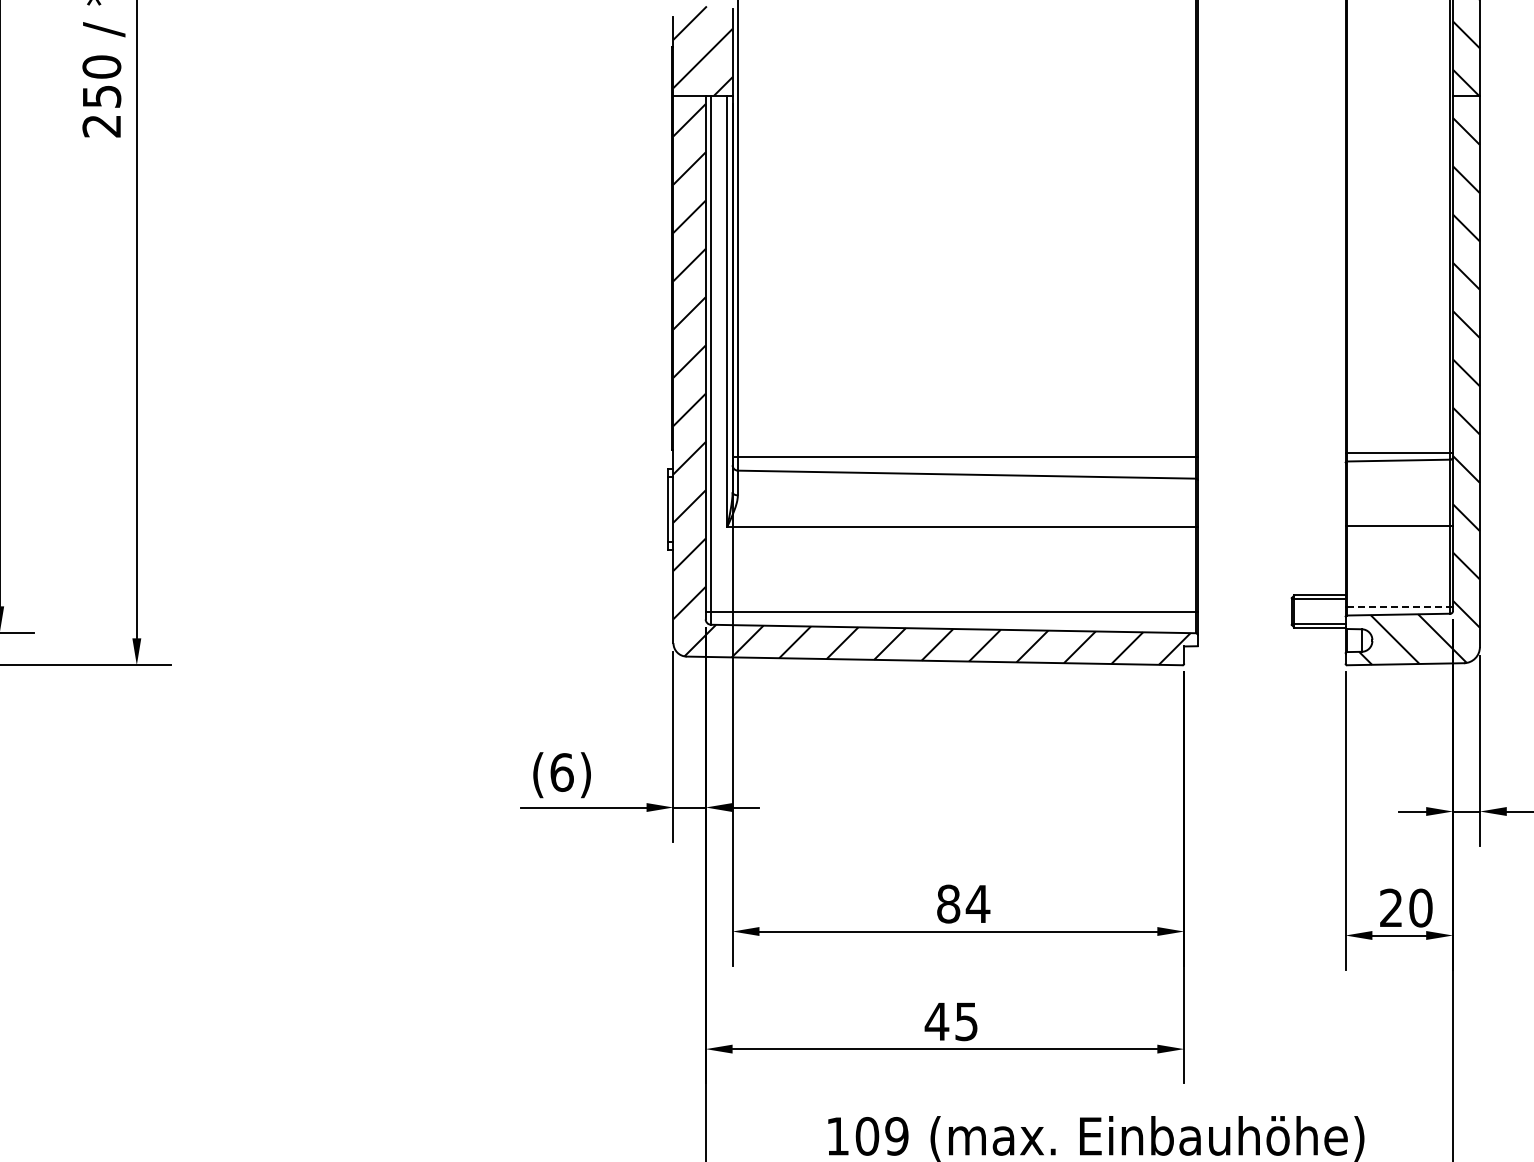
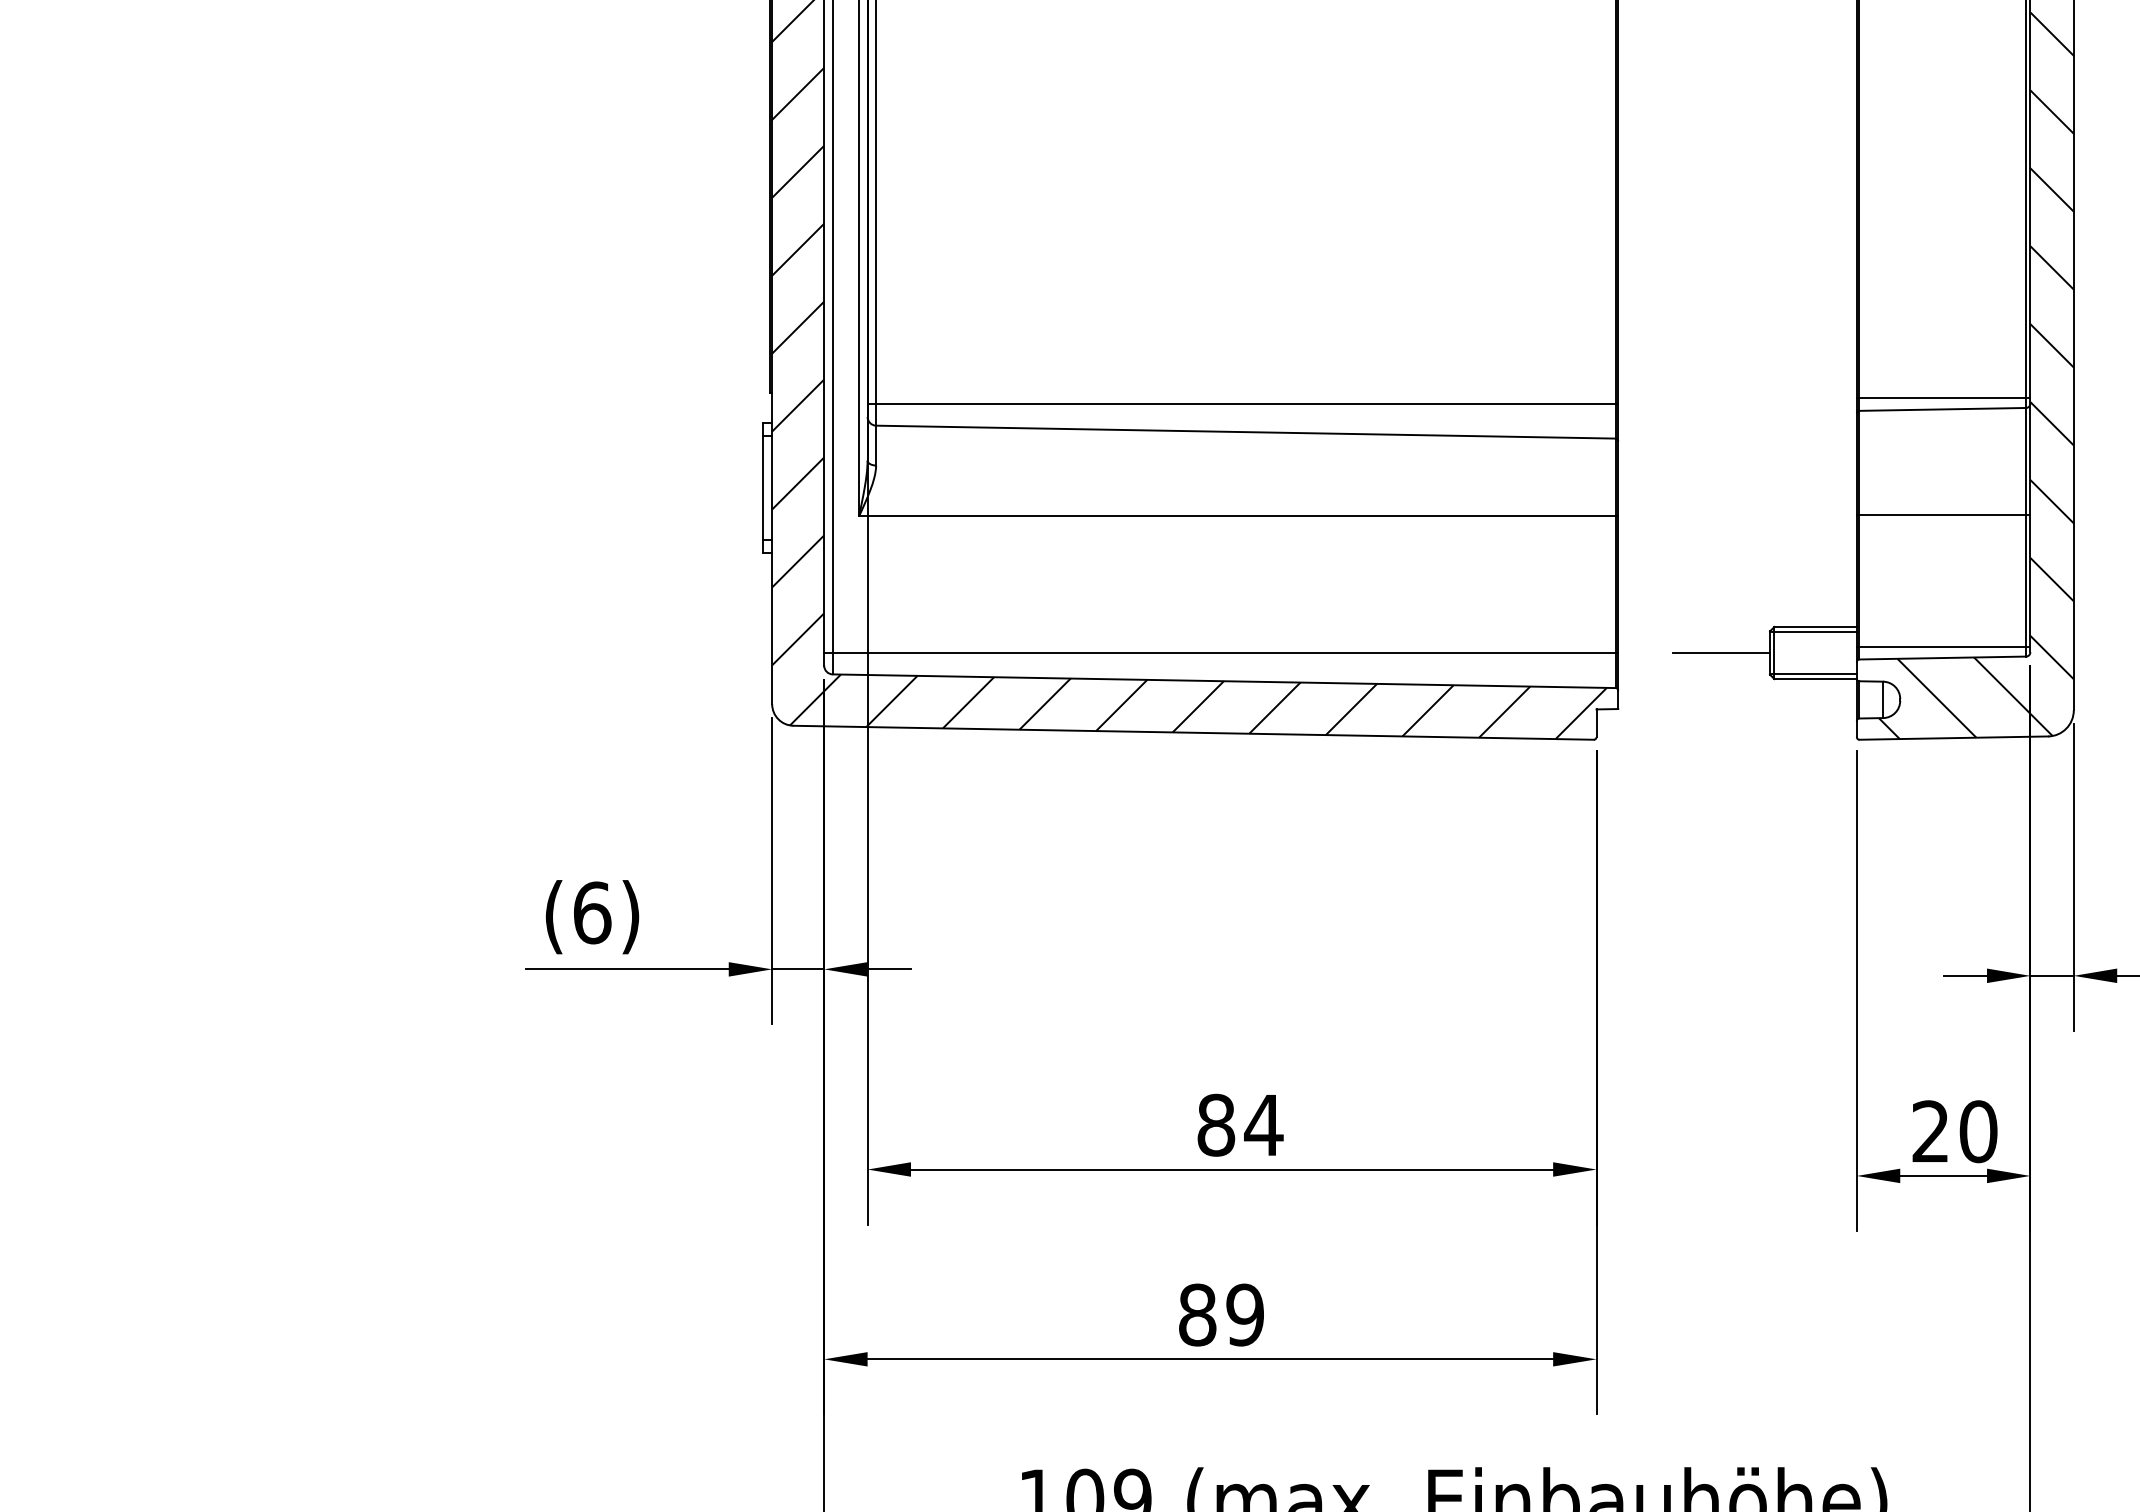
line: (1398, 607) -> (1942, 646), dashed -> solid
line: (1261, 611) -> (1721, 652), added
text: (951, 1021) -> (1220, 1314), 45 -> 89

